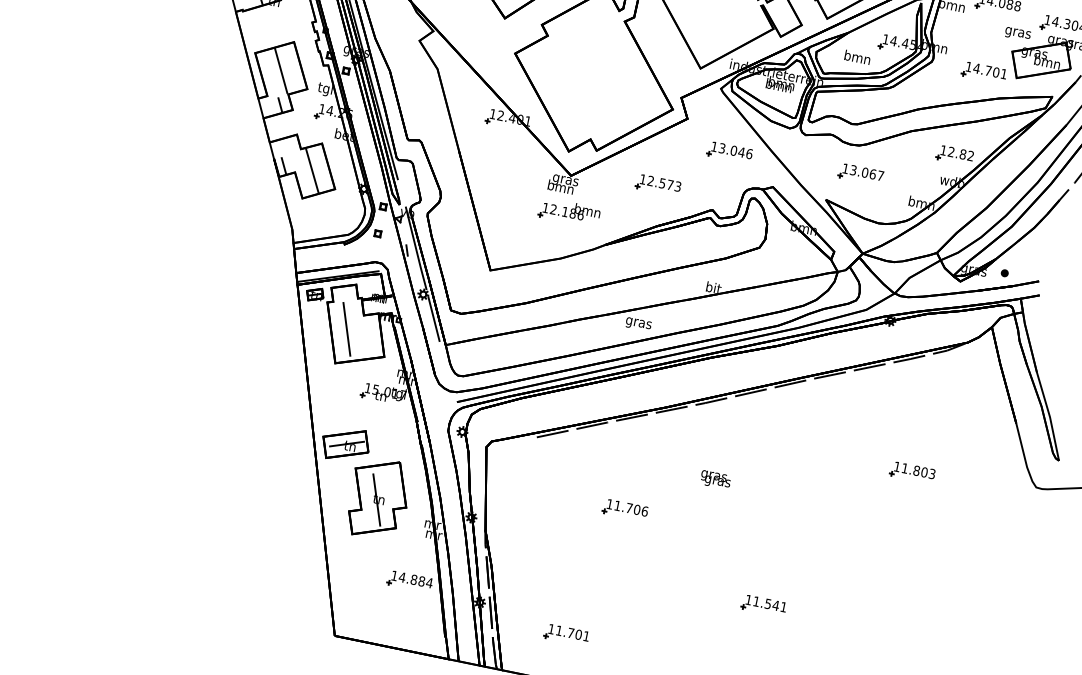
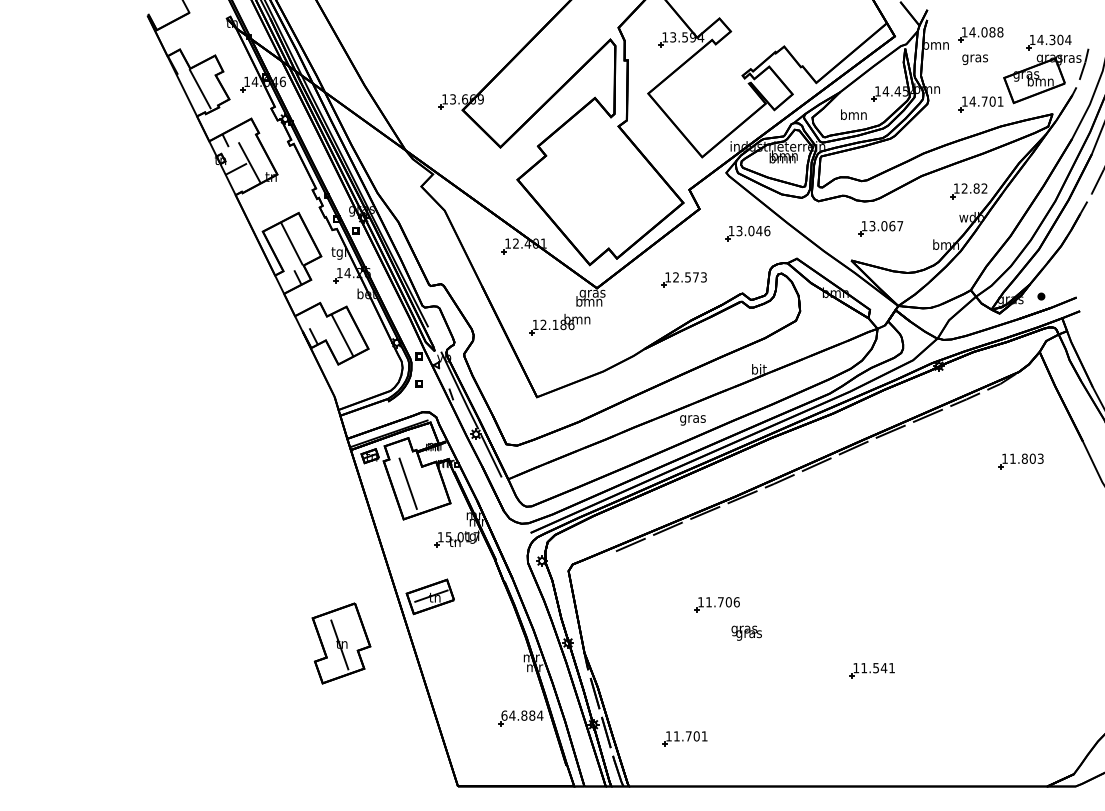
text: (1017, 33) -> (974, 59), moved
part: (569, 212) -> (559, 324), moved
part: (911, 472) -> (1020, 461), moved
text: (715, 479) -> (746, 632), moved
part: (378, 498) -> (341, 643), moved
text: (394, 575) -> (504, 715), 14.884 -> 64.884

